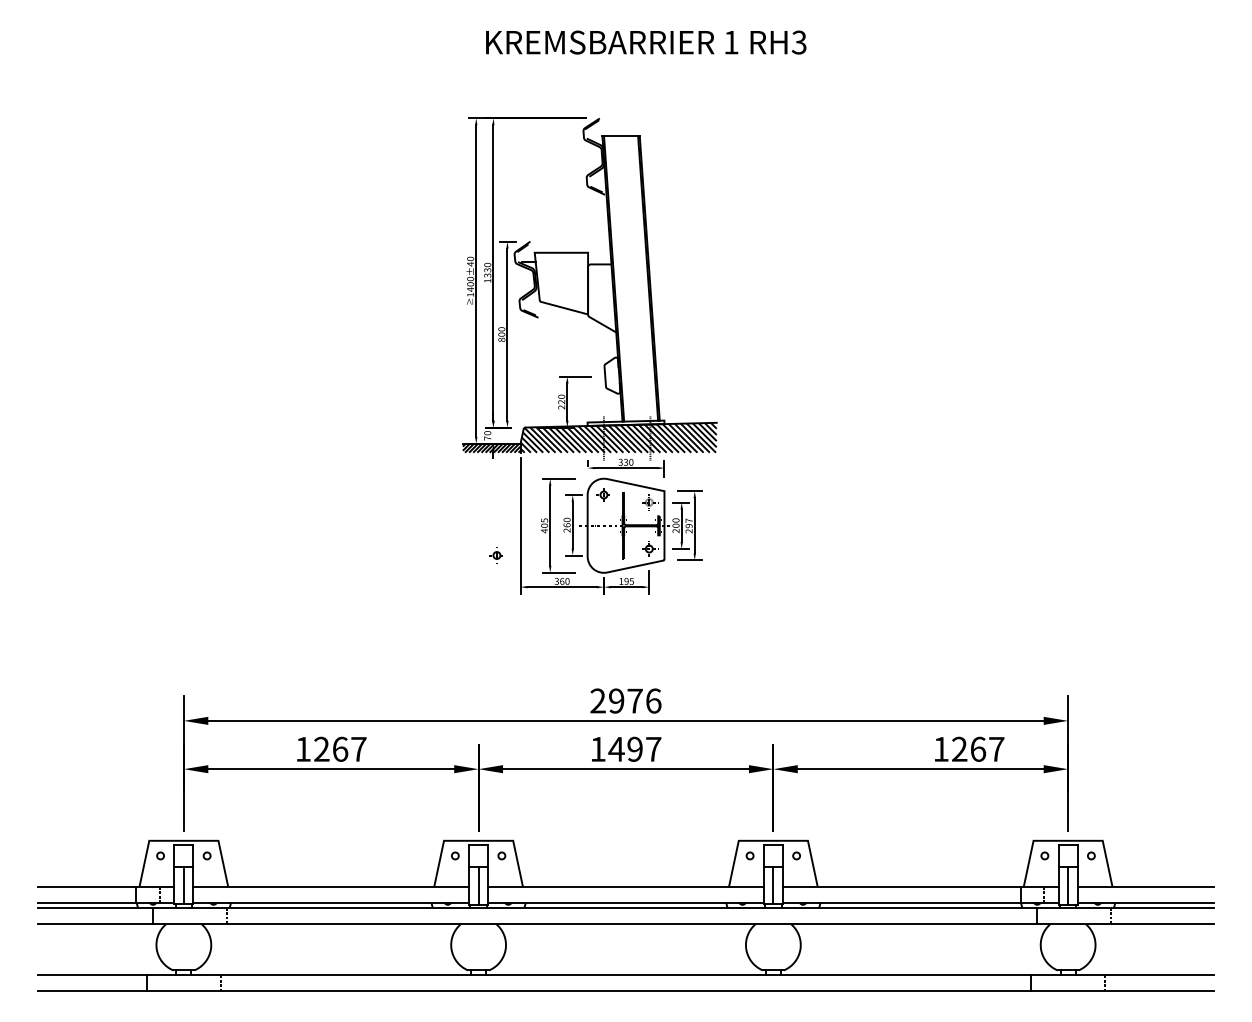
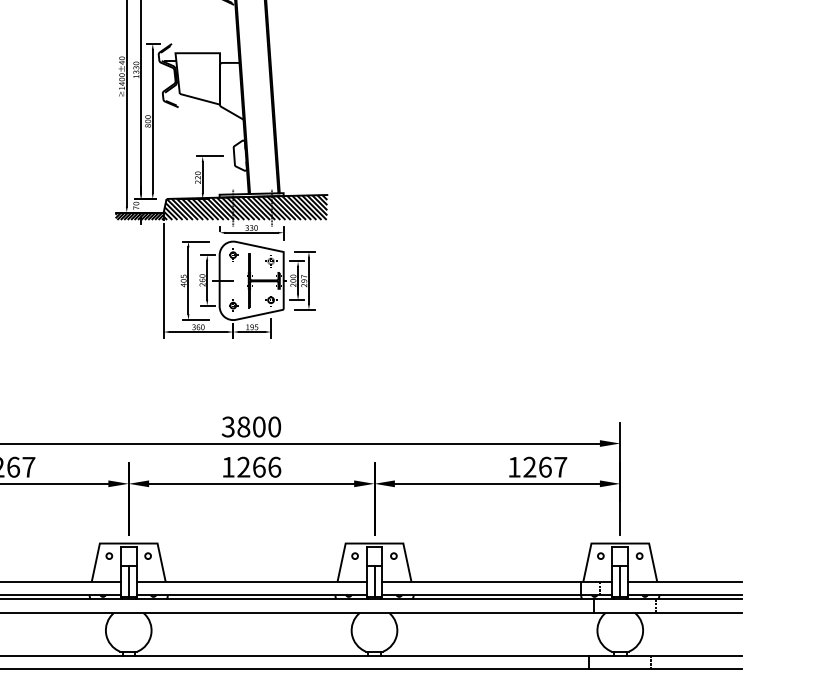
part: (495, 555) -> (232, 305), moved
text: (625, 700) -> (251, 426), 2976 -> 3800
text: (634, 748) -> (258, 466), 1497 -> 1266

